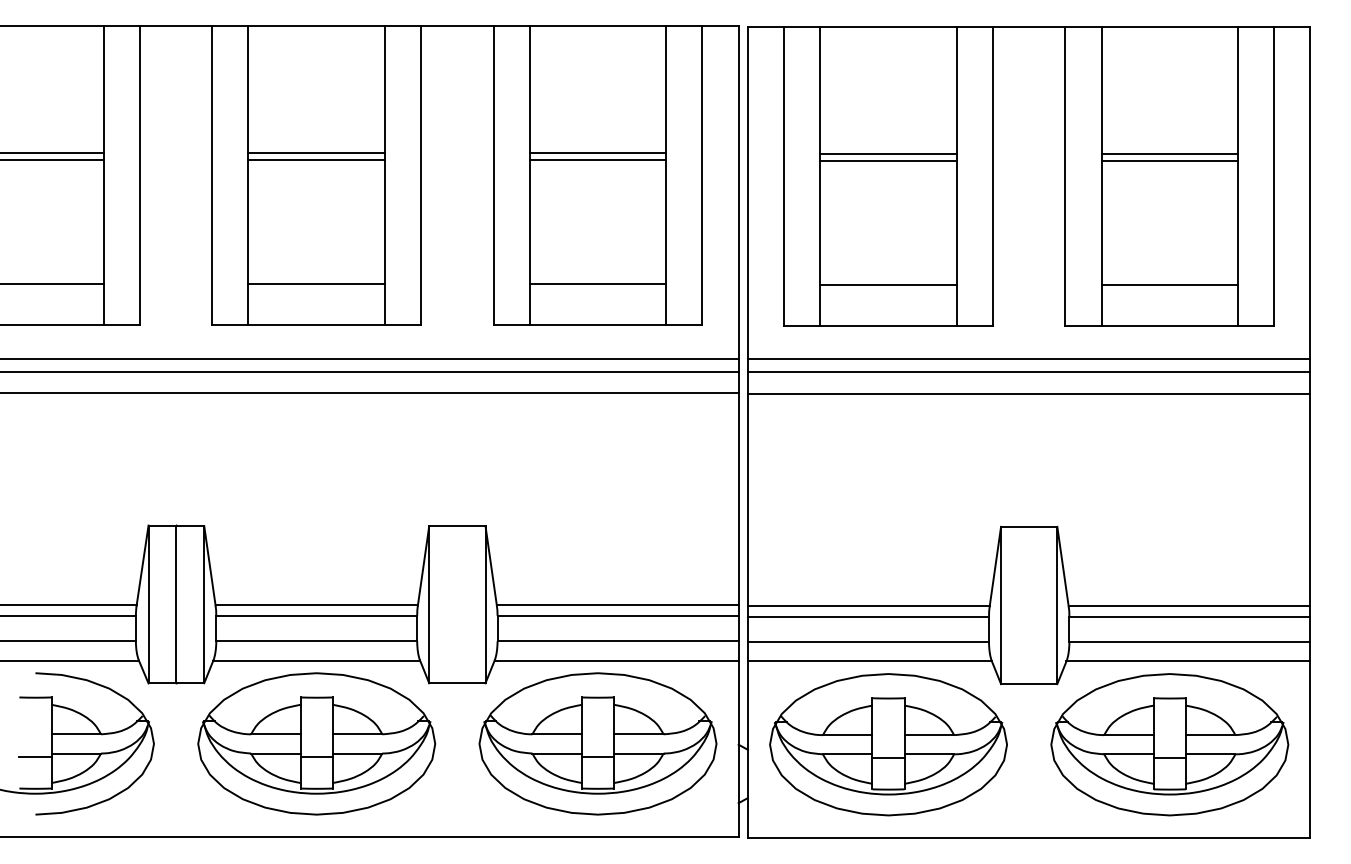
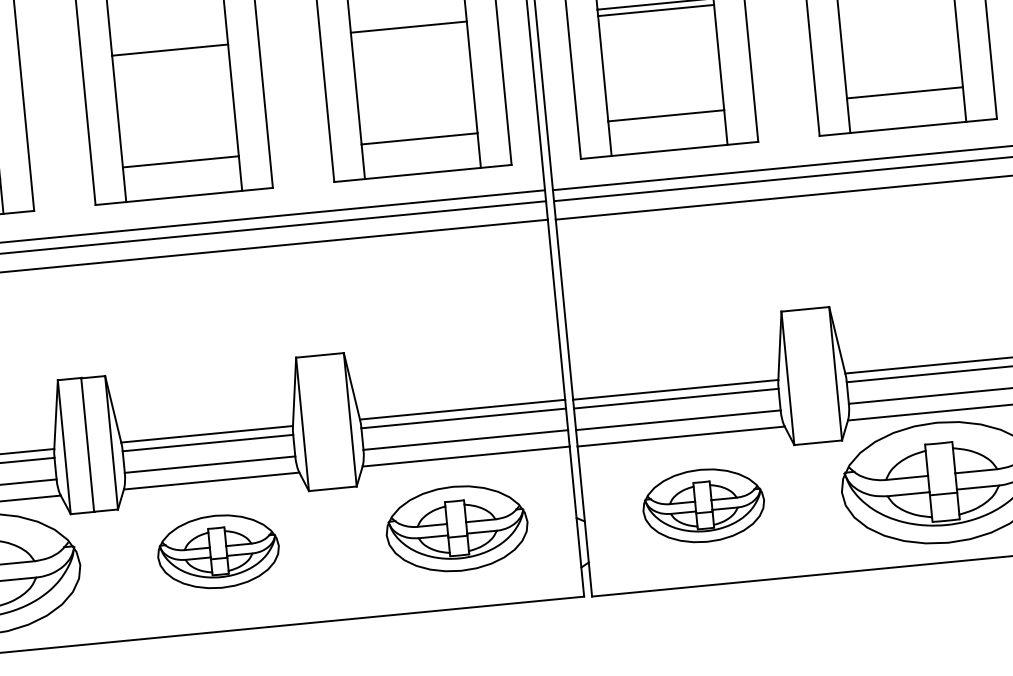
line: (316, 160) -> (170, 56), removed
line: (597, 160) -> (409, 33), removed
part: (316, 743) -> (218, 551), size x0.6
part: (597, 743) -> (456, 528), size x0.7
part: (888, 744) -> (703, 505), size x0.6

